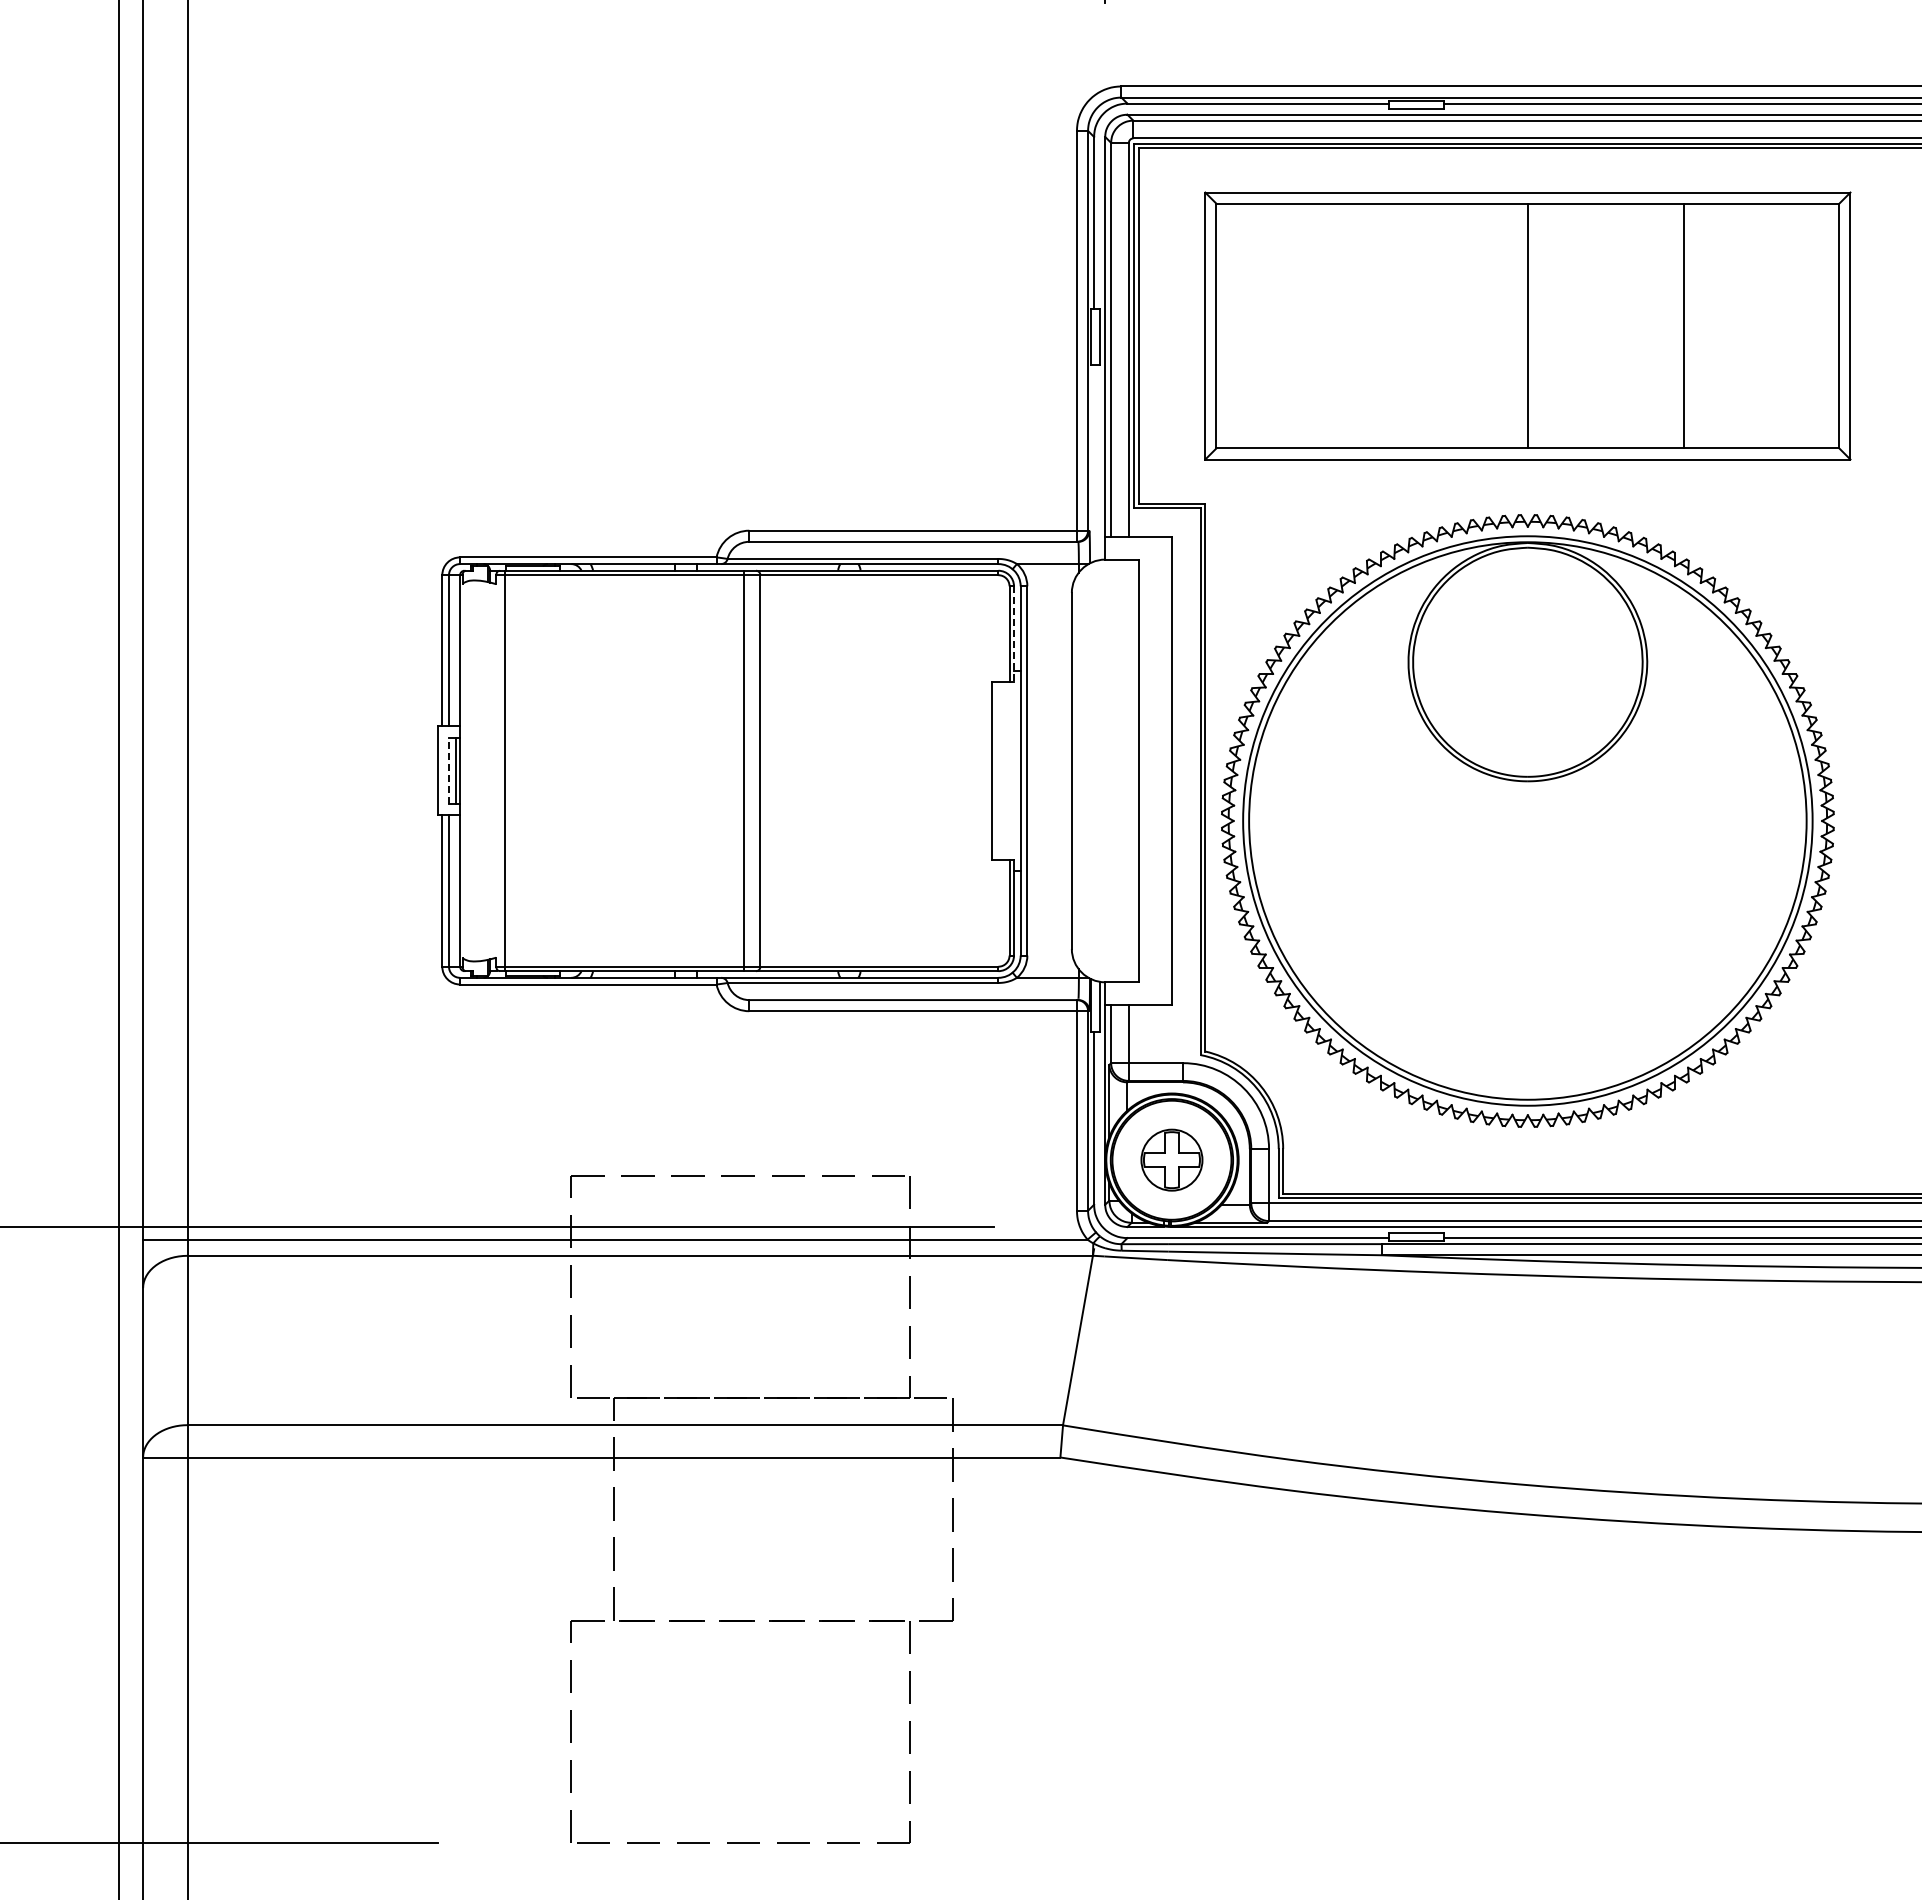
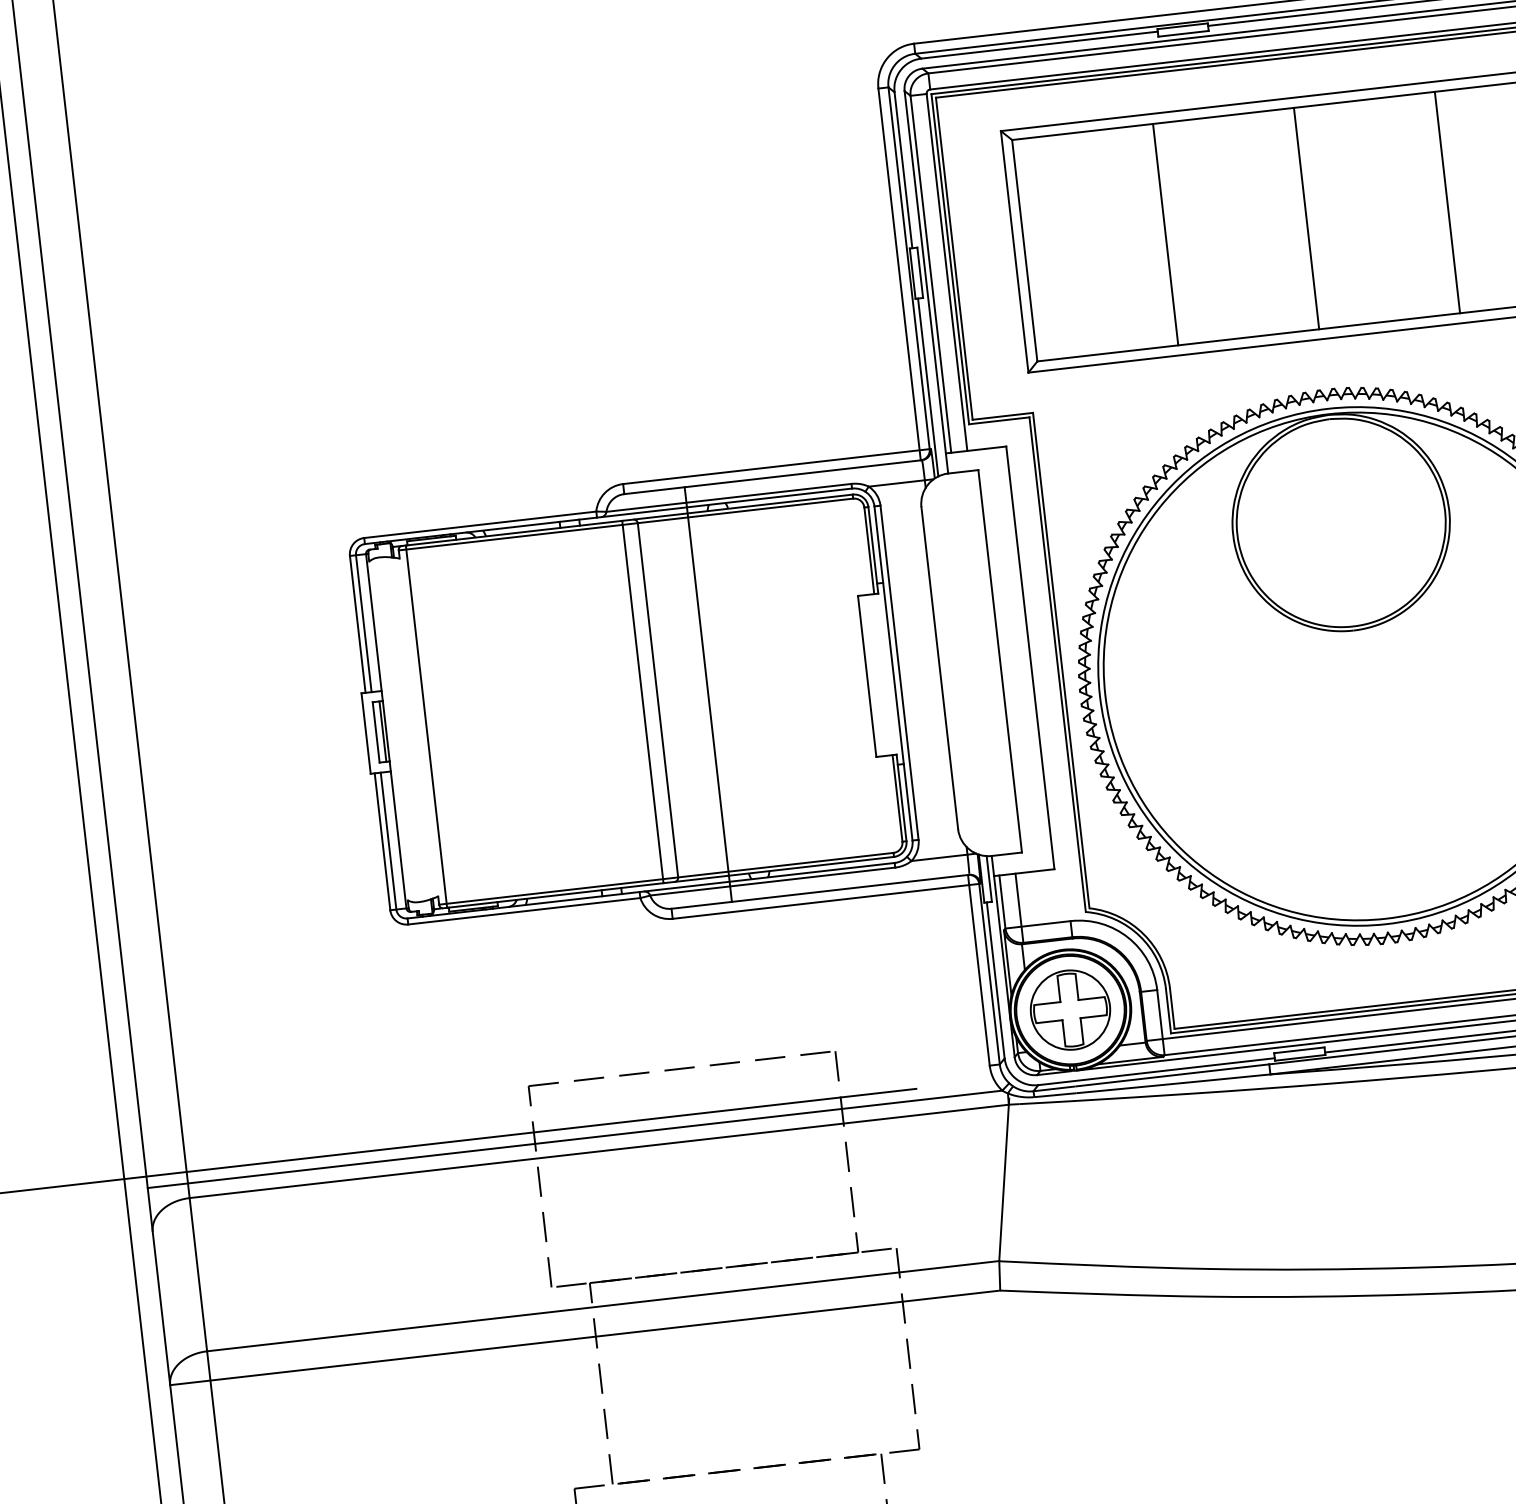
line: (1372, 325) -> (1165, 234), added
line: (1094, 462) -> (928, 386), added
line: (1014, 634) -> (873, 550), dashed -> solid
line: (448, 770) -> (375, 732), dashed -> solid
line: (816, 770) -> (708, 694), added
part: (1171, 1159) -> (1070, 1009), size x1.43

